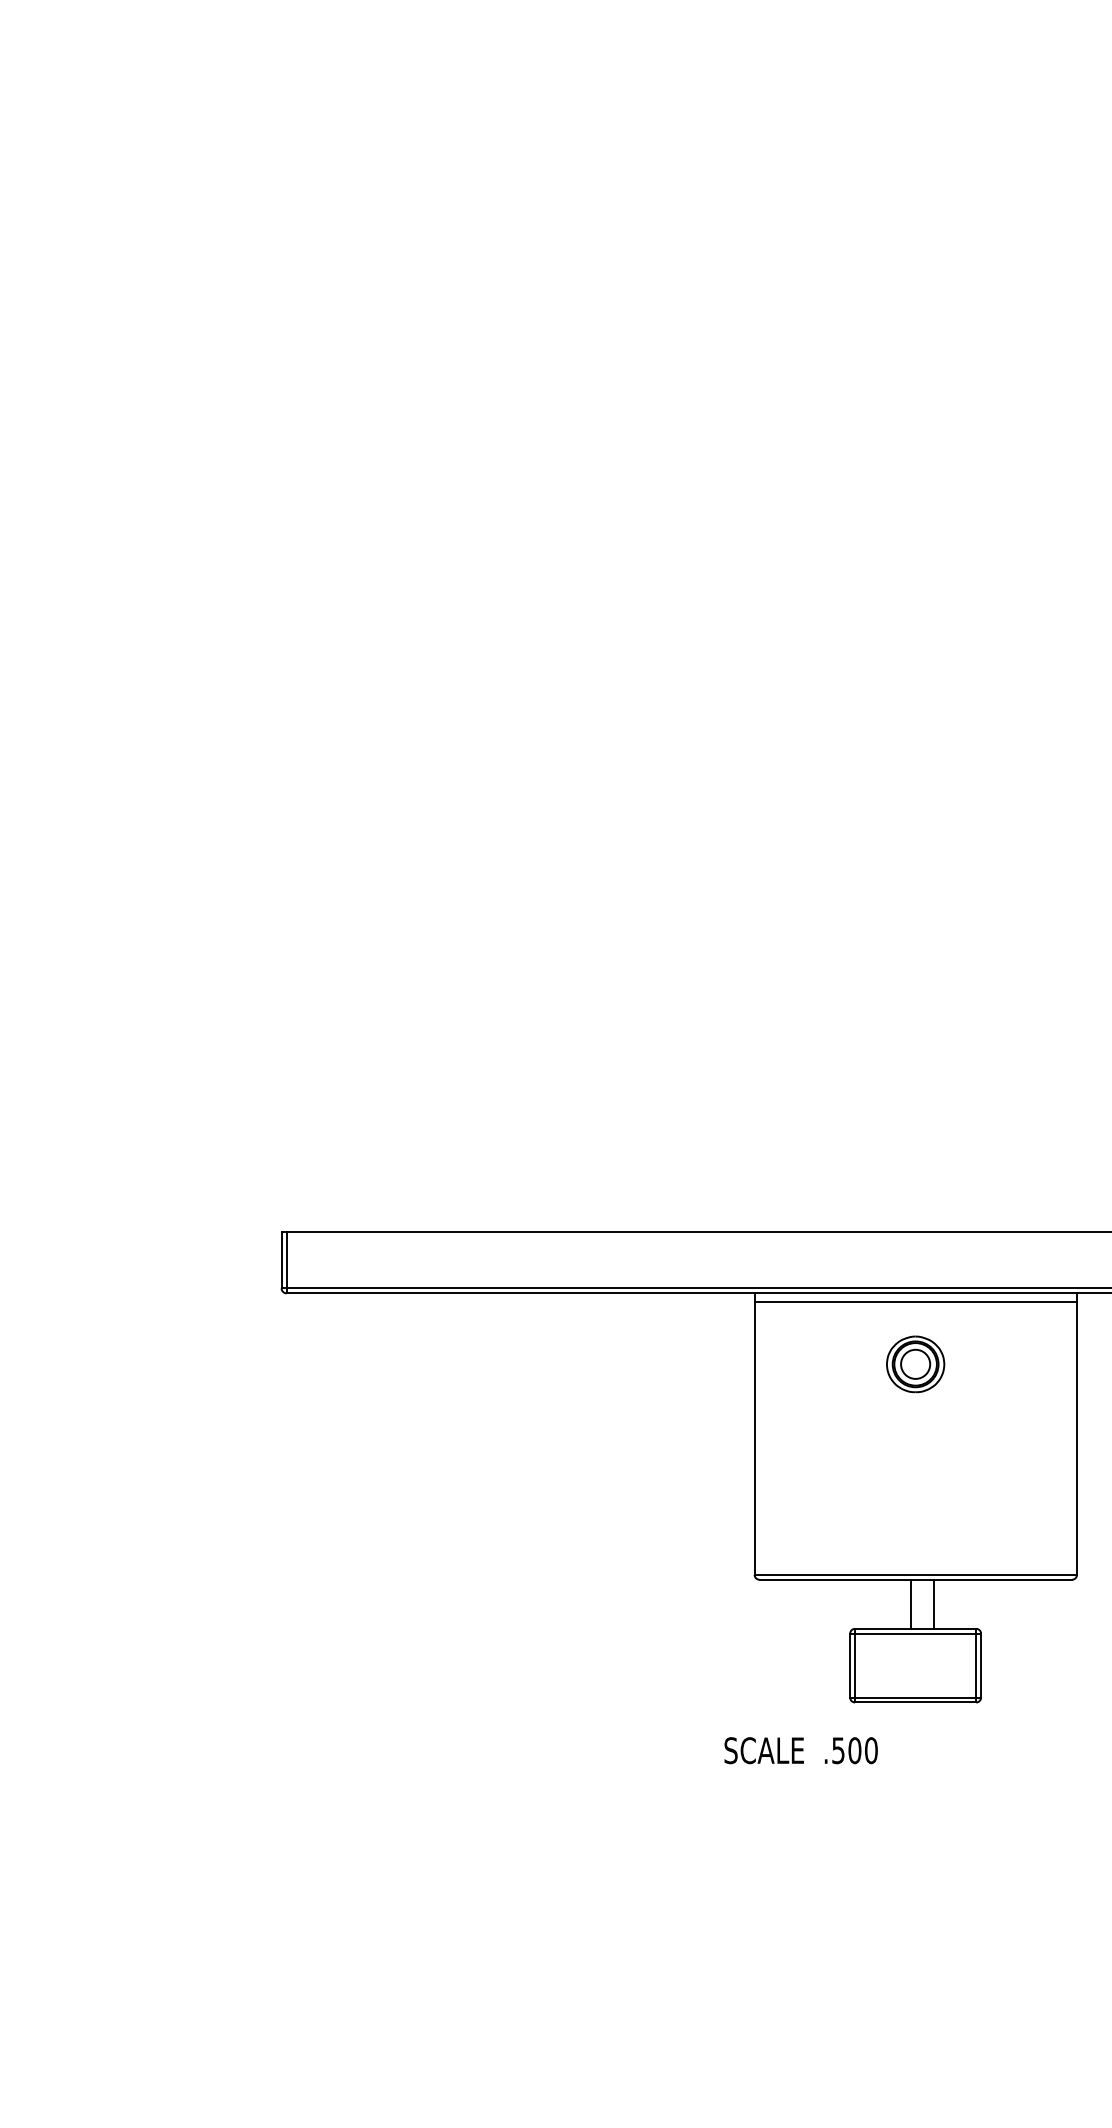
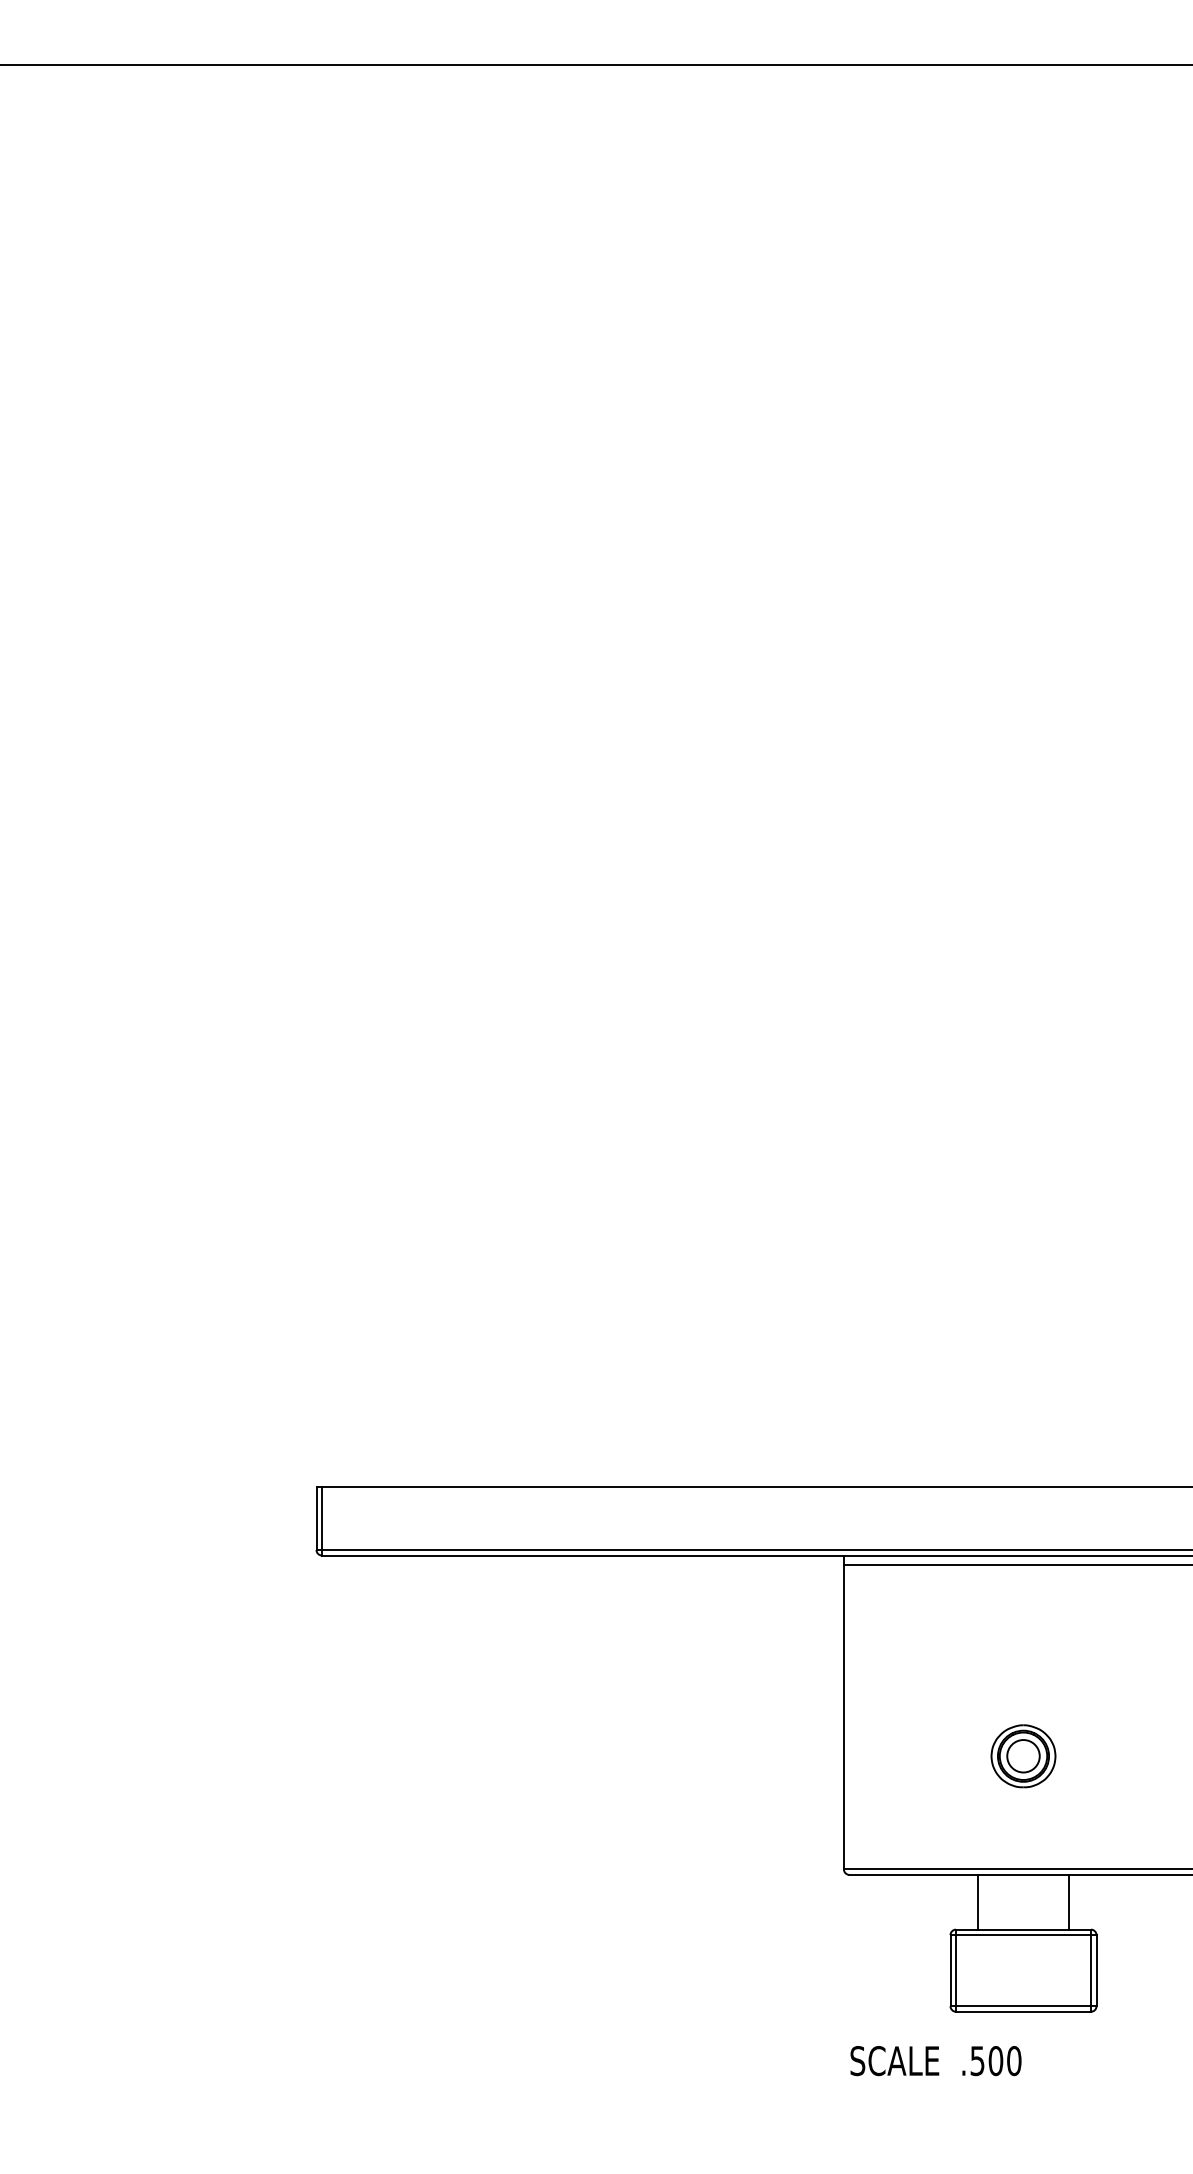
part: (915, 1364) -> (1023, 1756), moved
line: (910, 1603) -> (1069, 1901), moved
line: (933, 1603) -> (977, 1901), moved
text: (800, 1750) -> (935, 2060), moved

